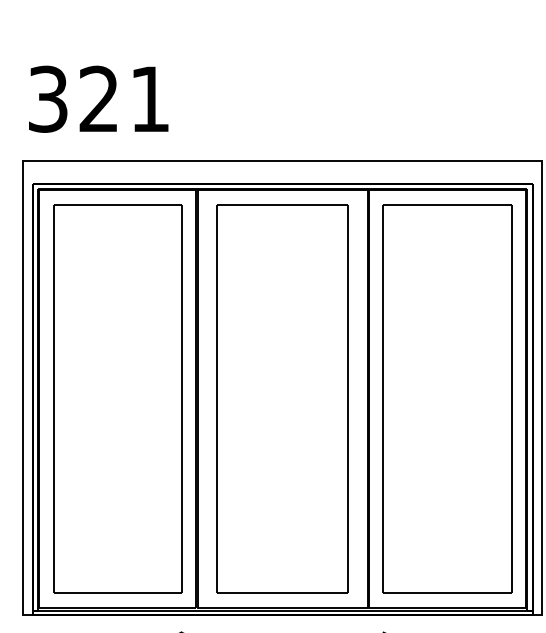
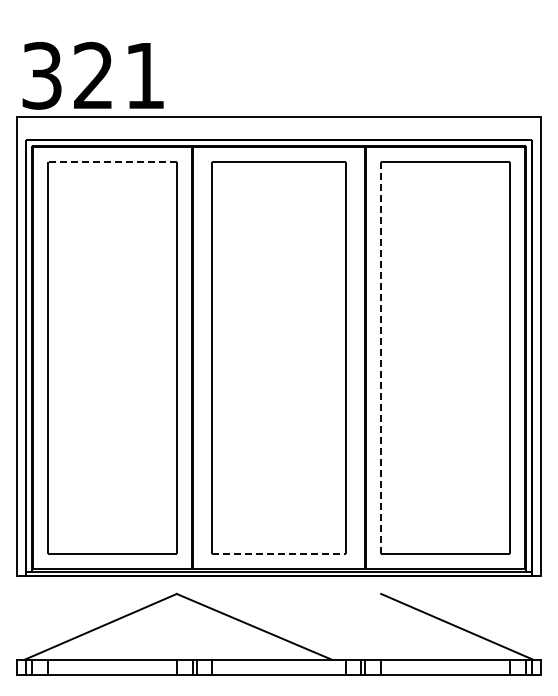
text: (98, 98) -> (92, 75), moved
line: (117, 204) -> (112, 161), solid -> dashed
line: (382, 399) -> (380, 358), solid -> dashed
line: (283, 592) -> (279, 553), solid -> dashed

